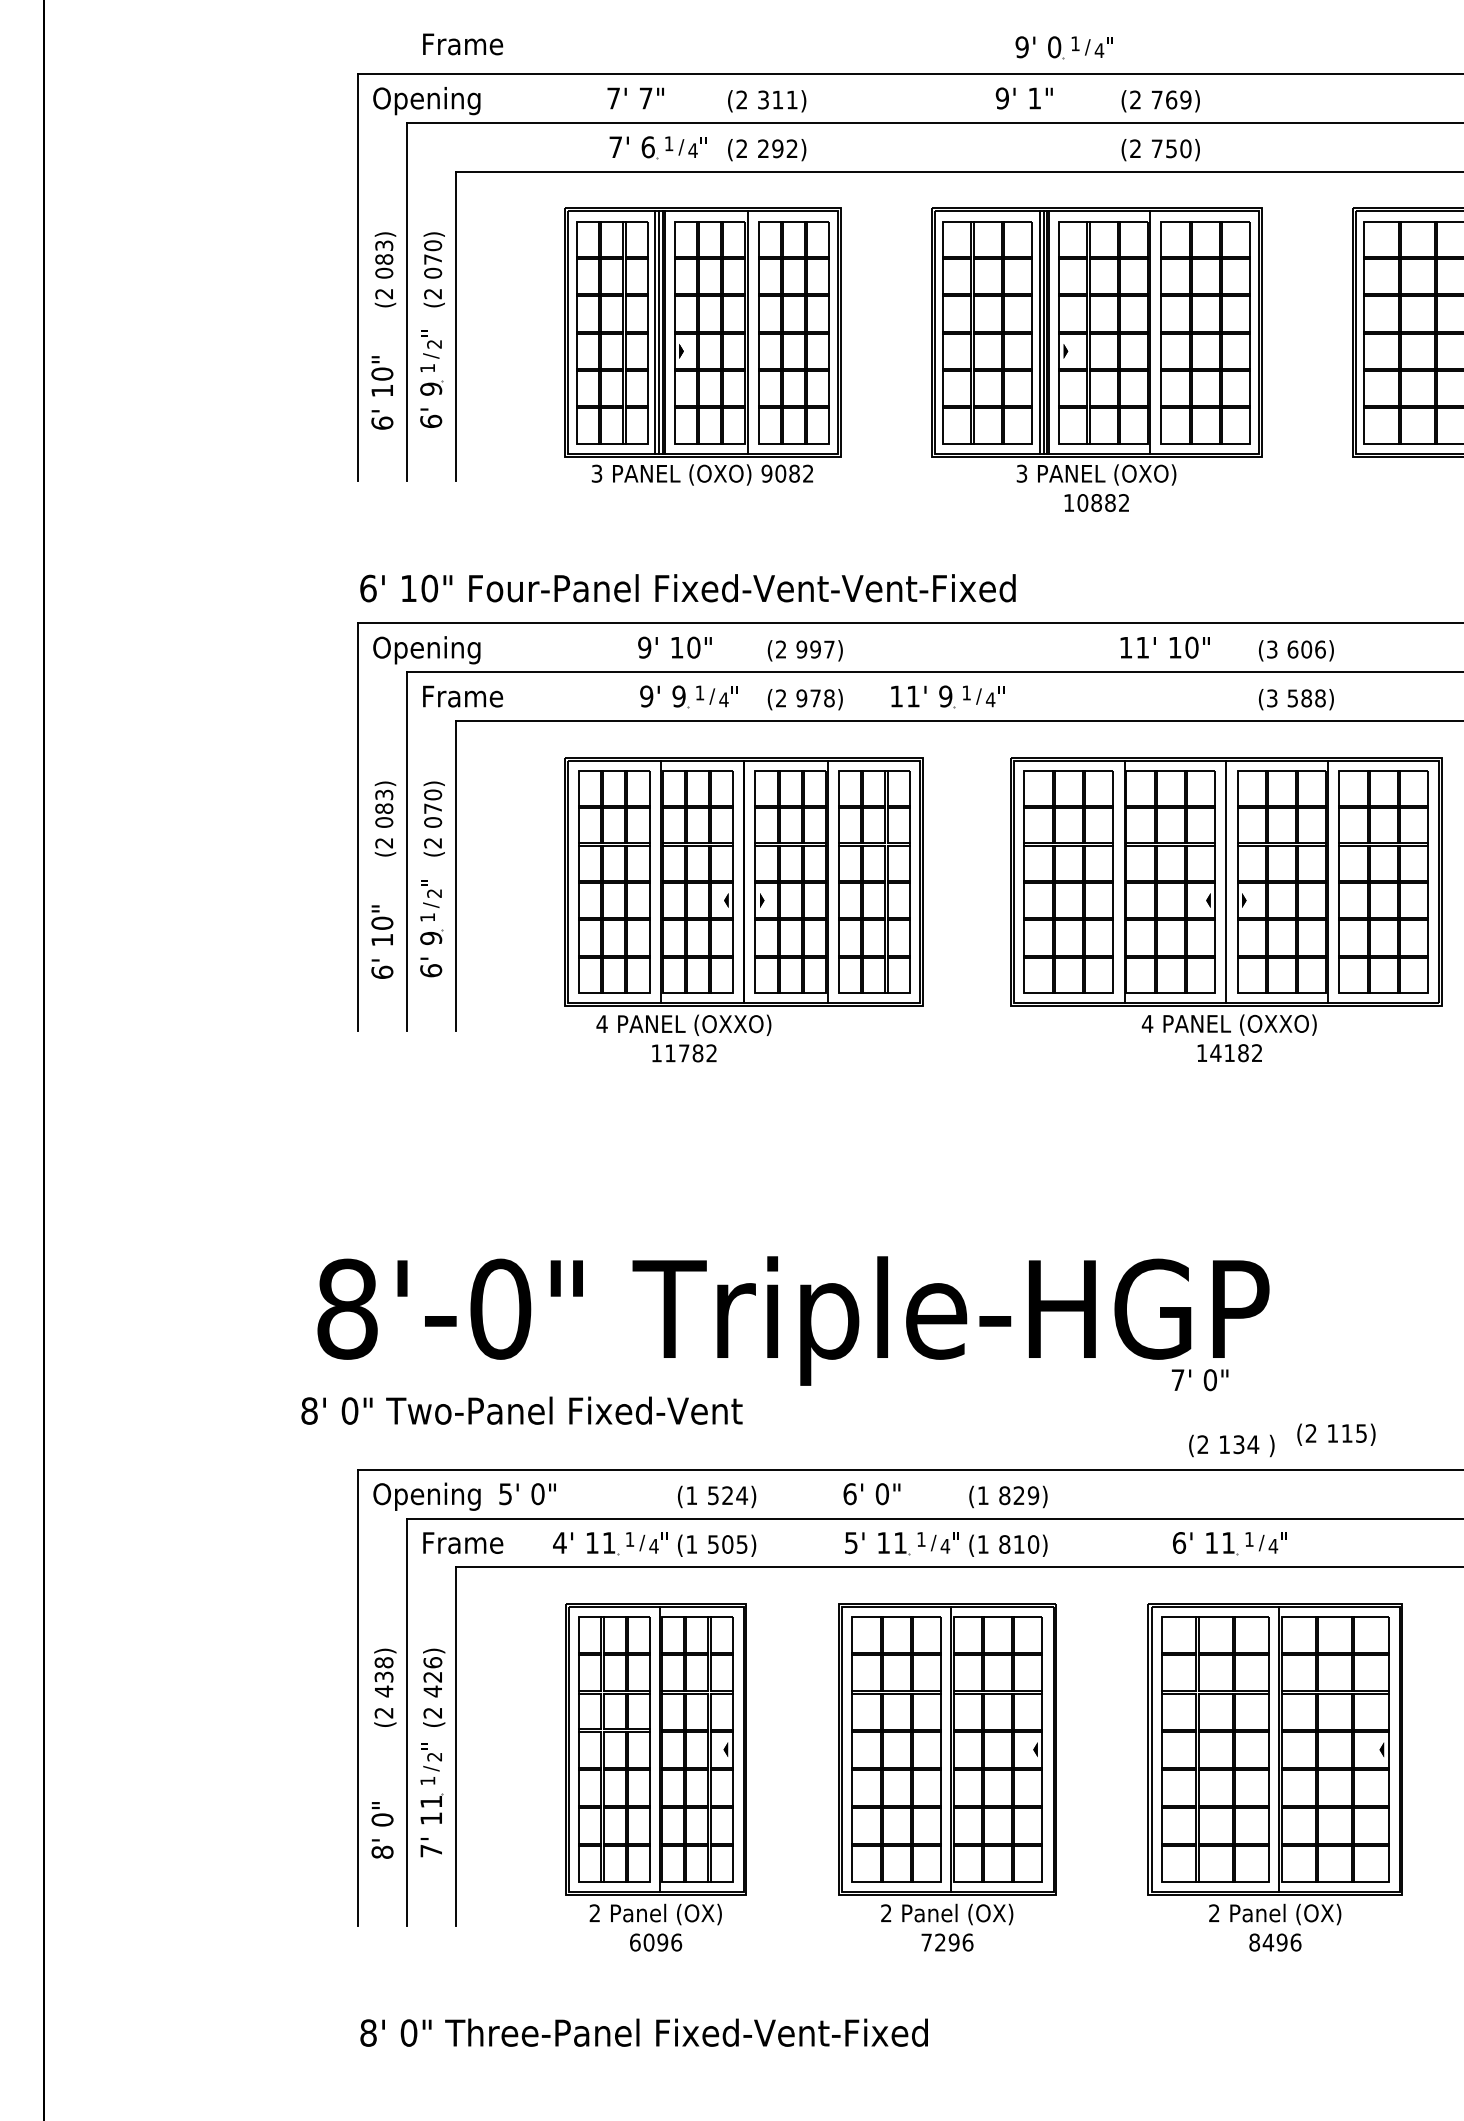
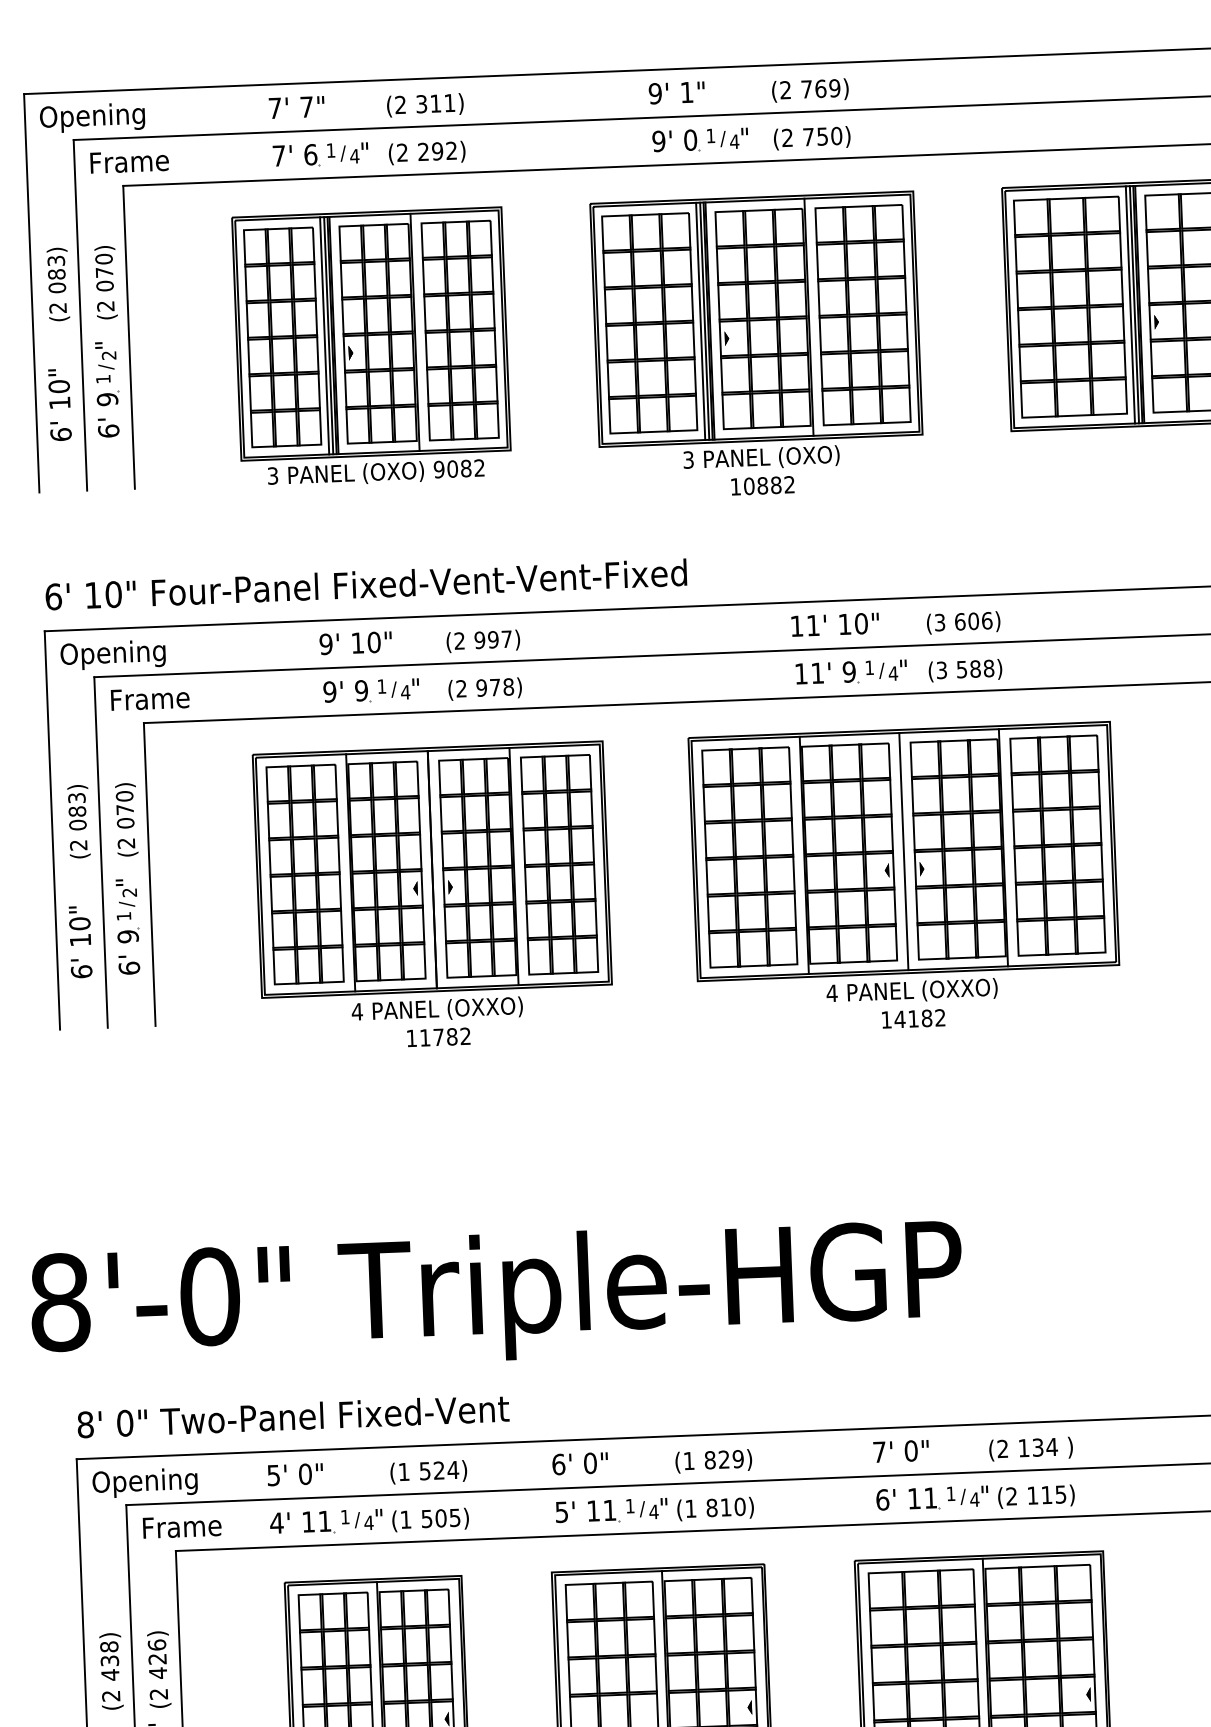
text: (463, 44) -> (130, 161), moved
part: (1063, 47) -> (699, 140), moved
part: (947, 696) -> (851, 671), moved
text: (683, 1038) -> (437, 1022), moved
text: (1199, 1380) -> (900, 1451), moved
text: (521, 1410) -> (292, 1416), moved
text: (1336, 1434) -> (1036, 1496), moved
text: (1231, 1445) -> (1030, 1448), moved
text: (527, 1494) -> (295, 1475), moved

